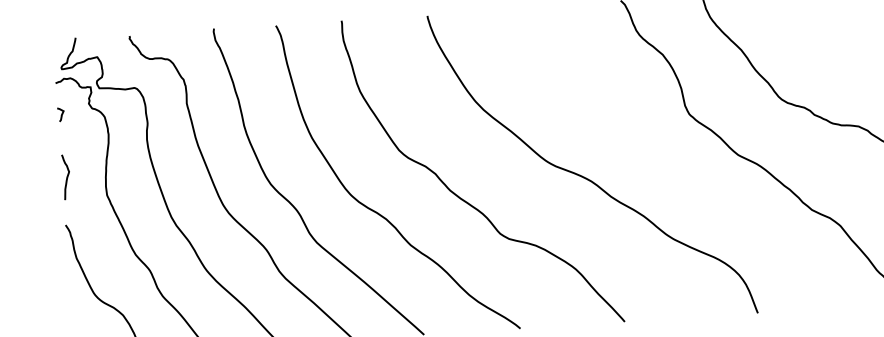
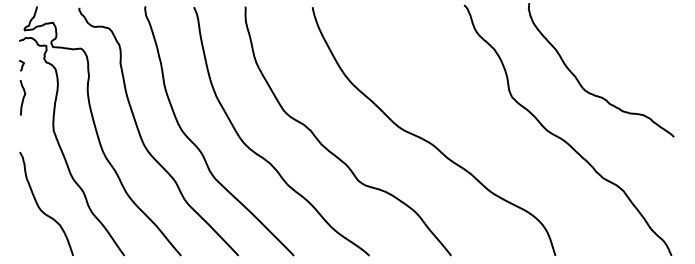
curve: (65, 176) -> (22, 97), moved

